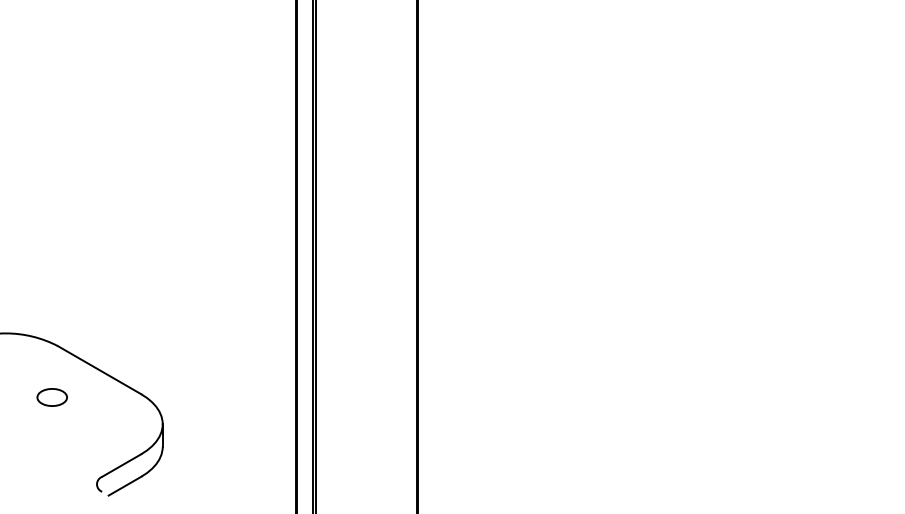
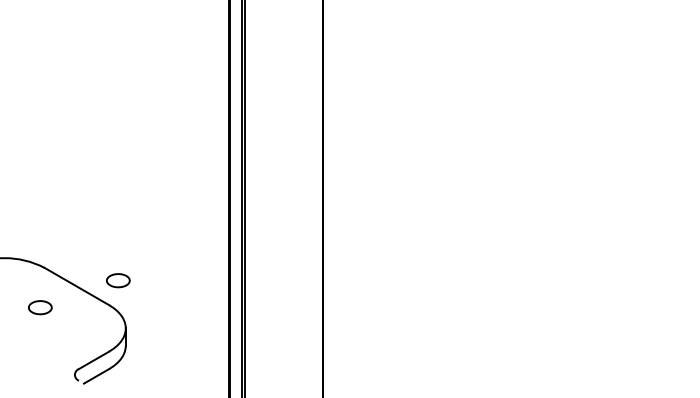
part: (153, 362) -> (118, 280), added

